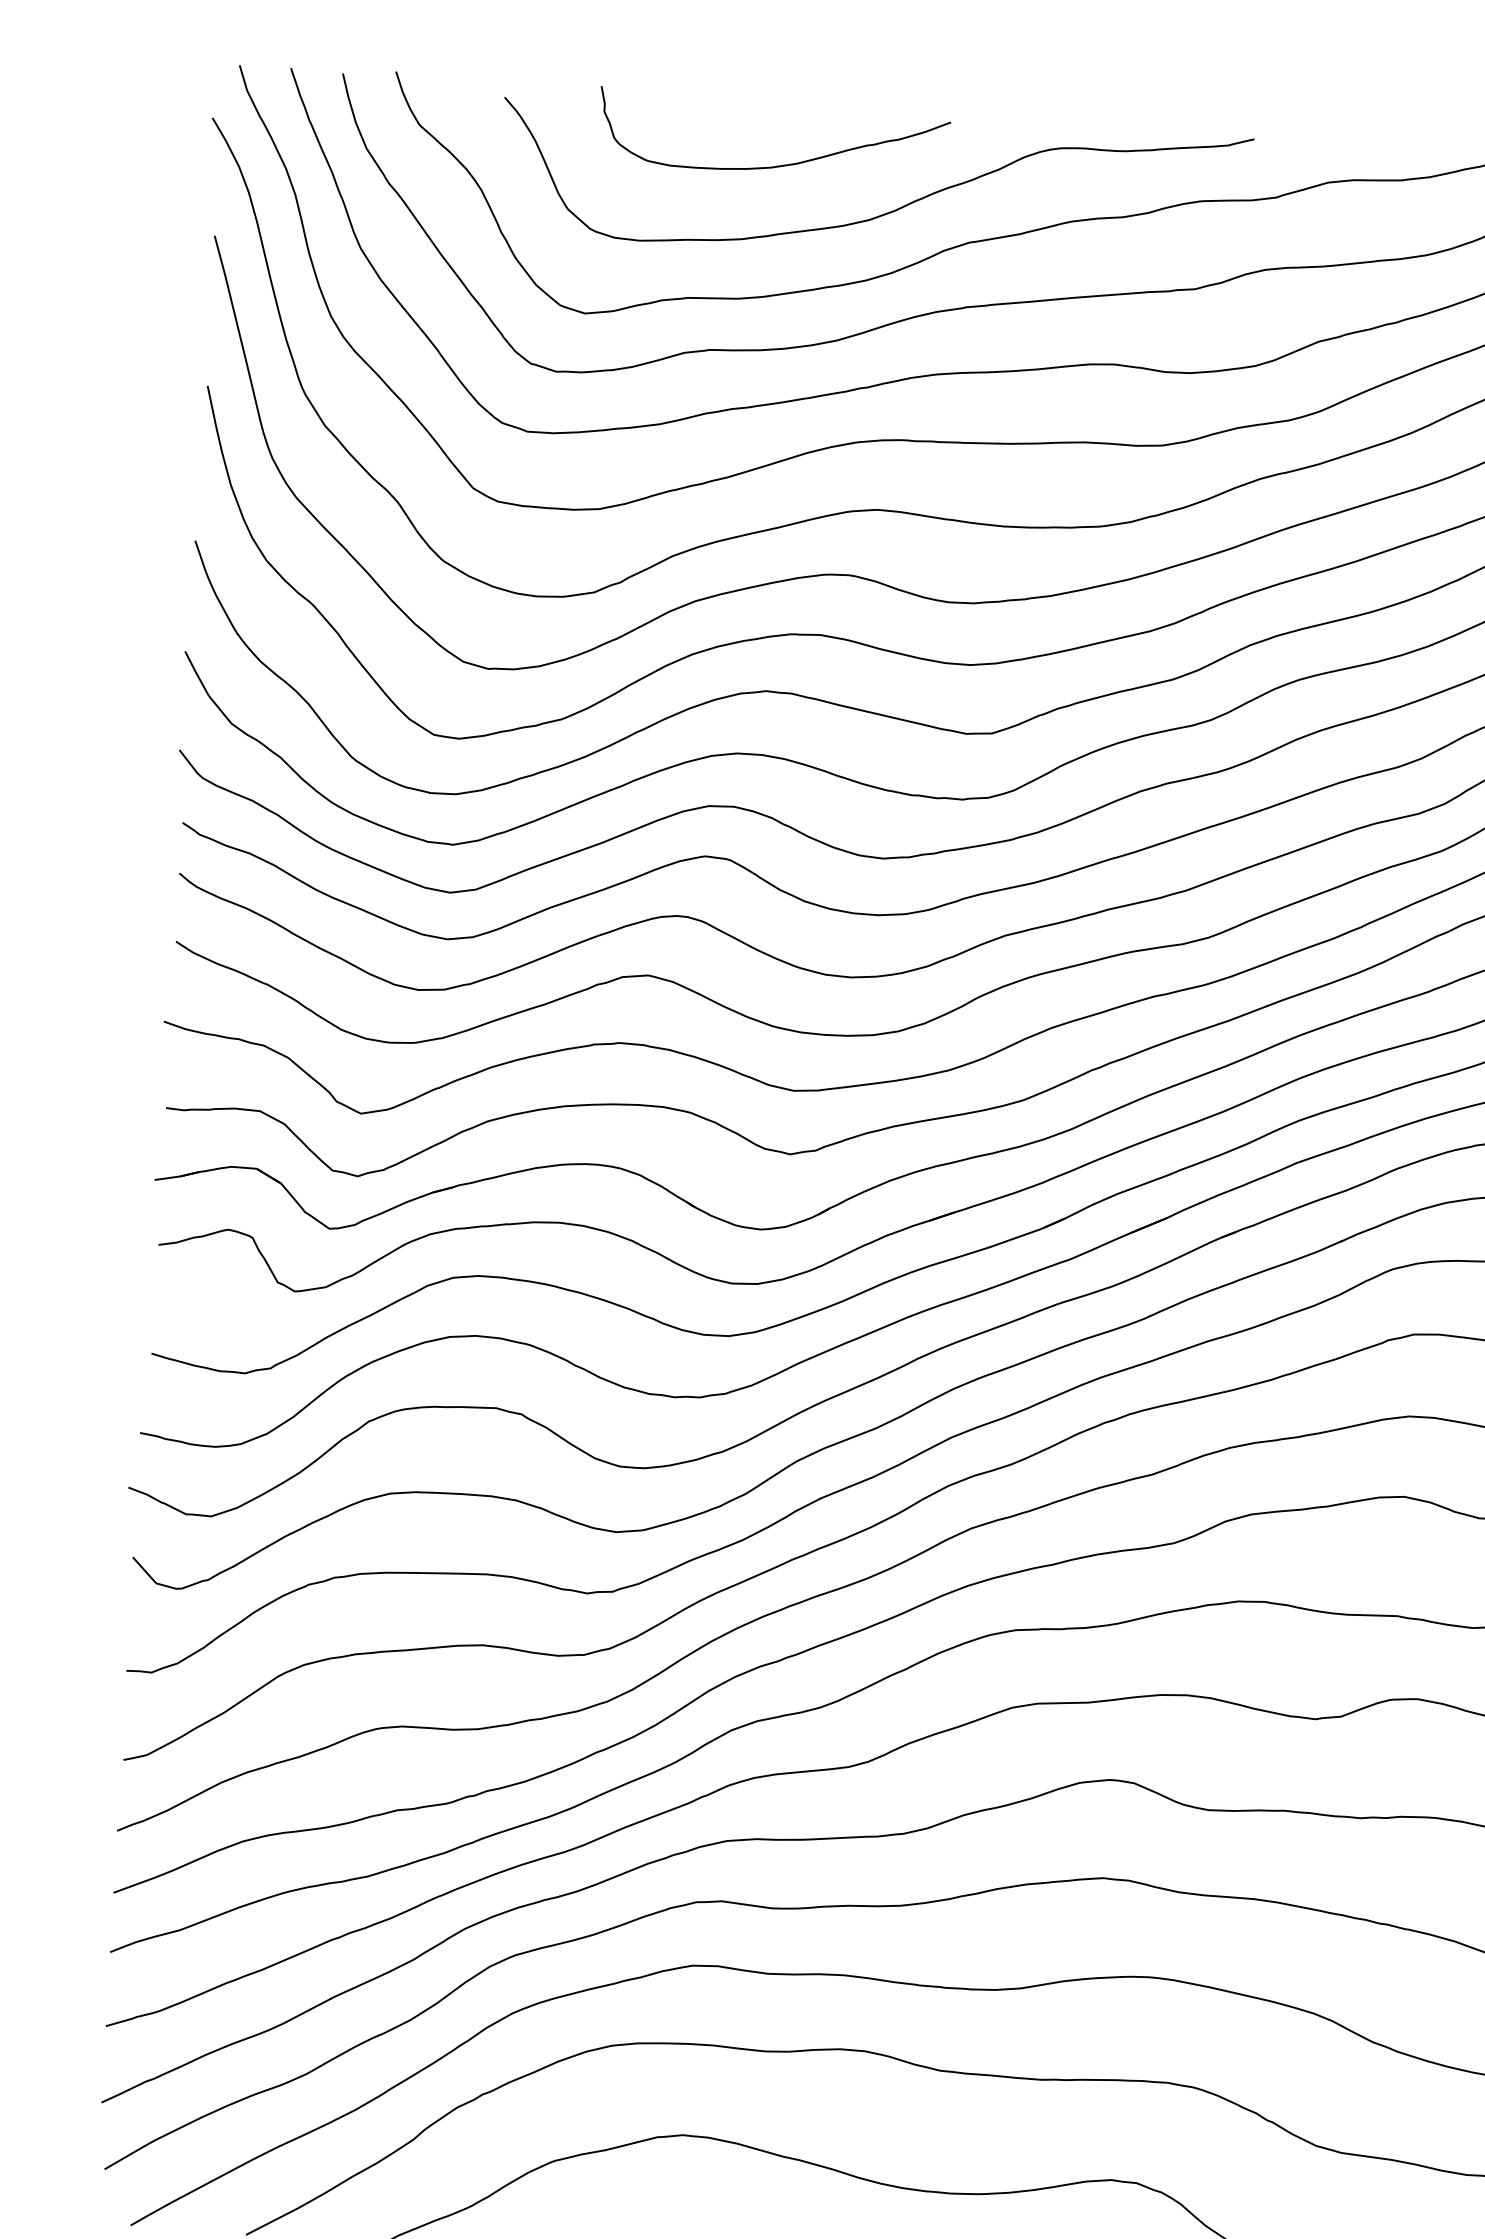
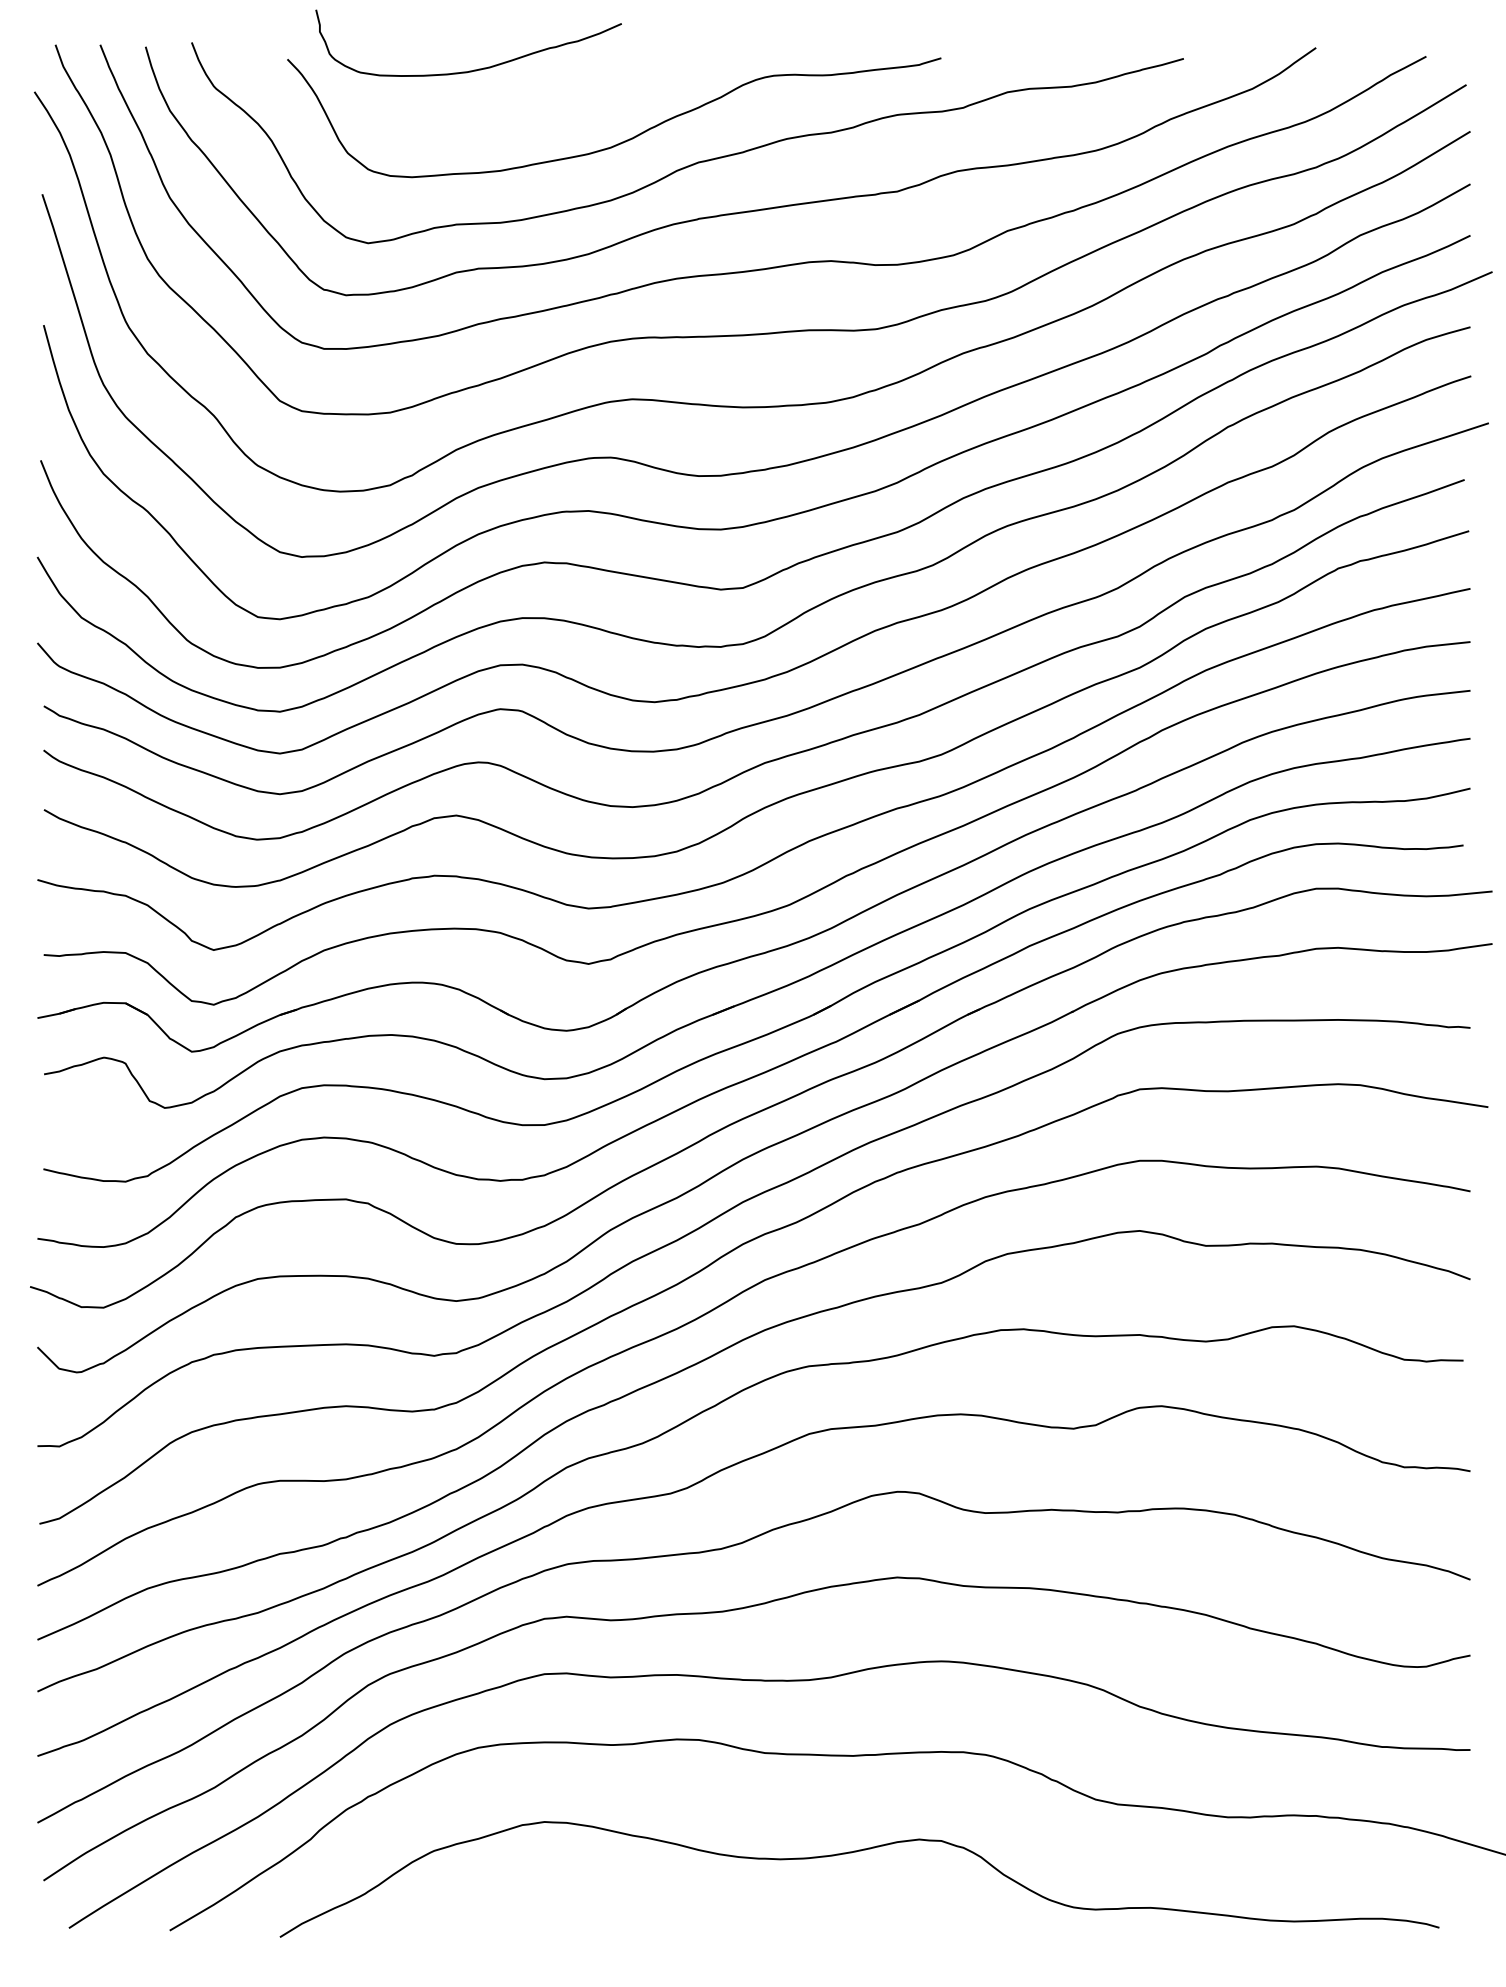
curve: (779, 165) -> (474, 69), moved

